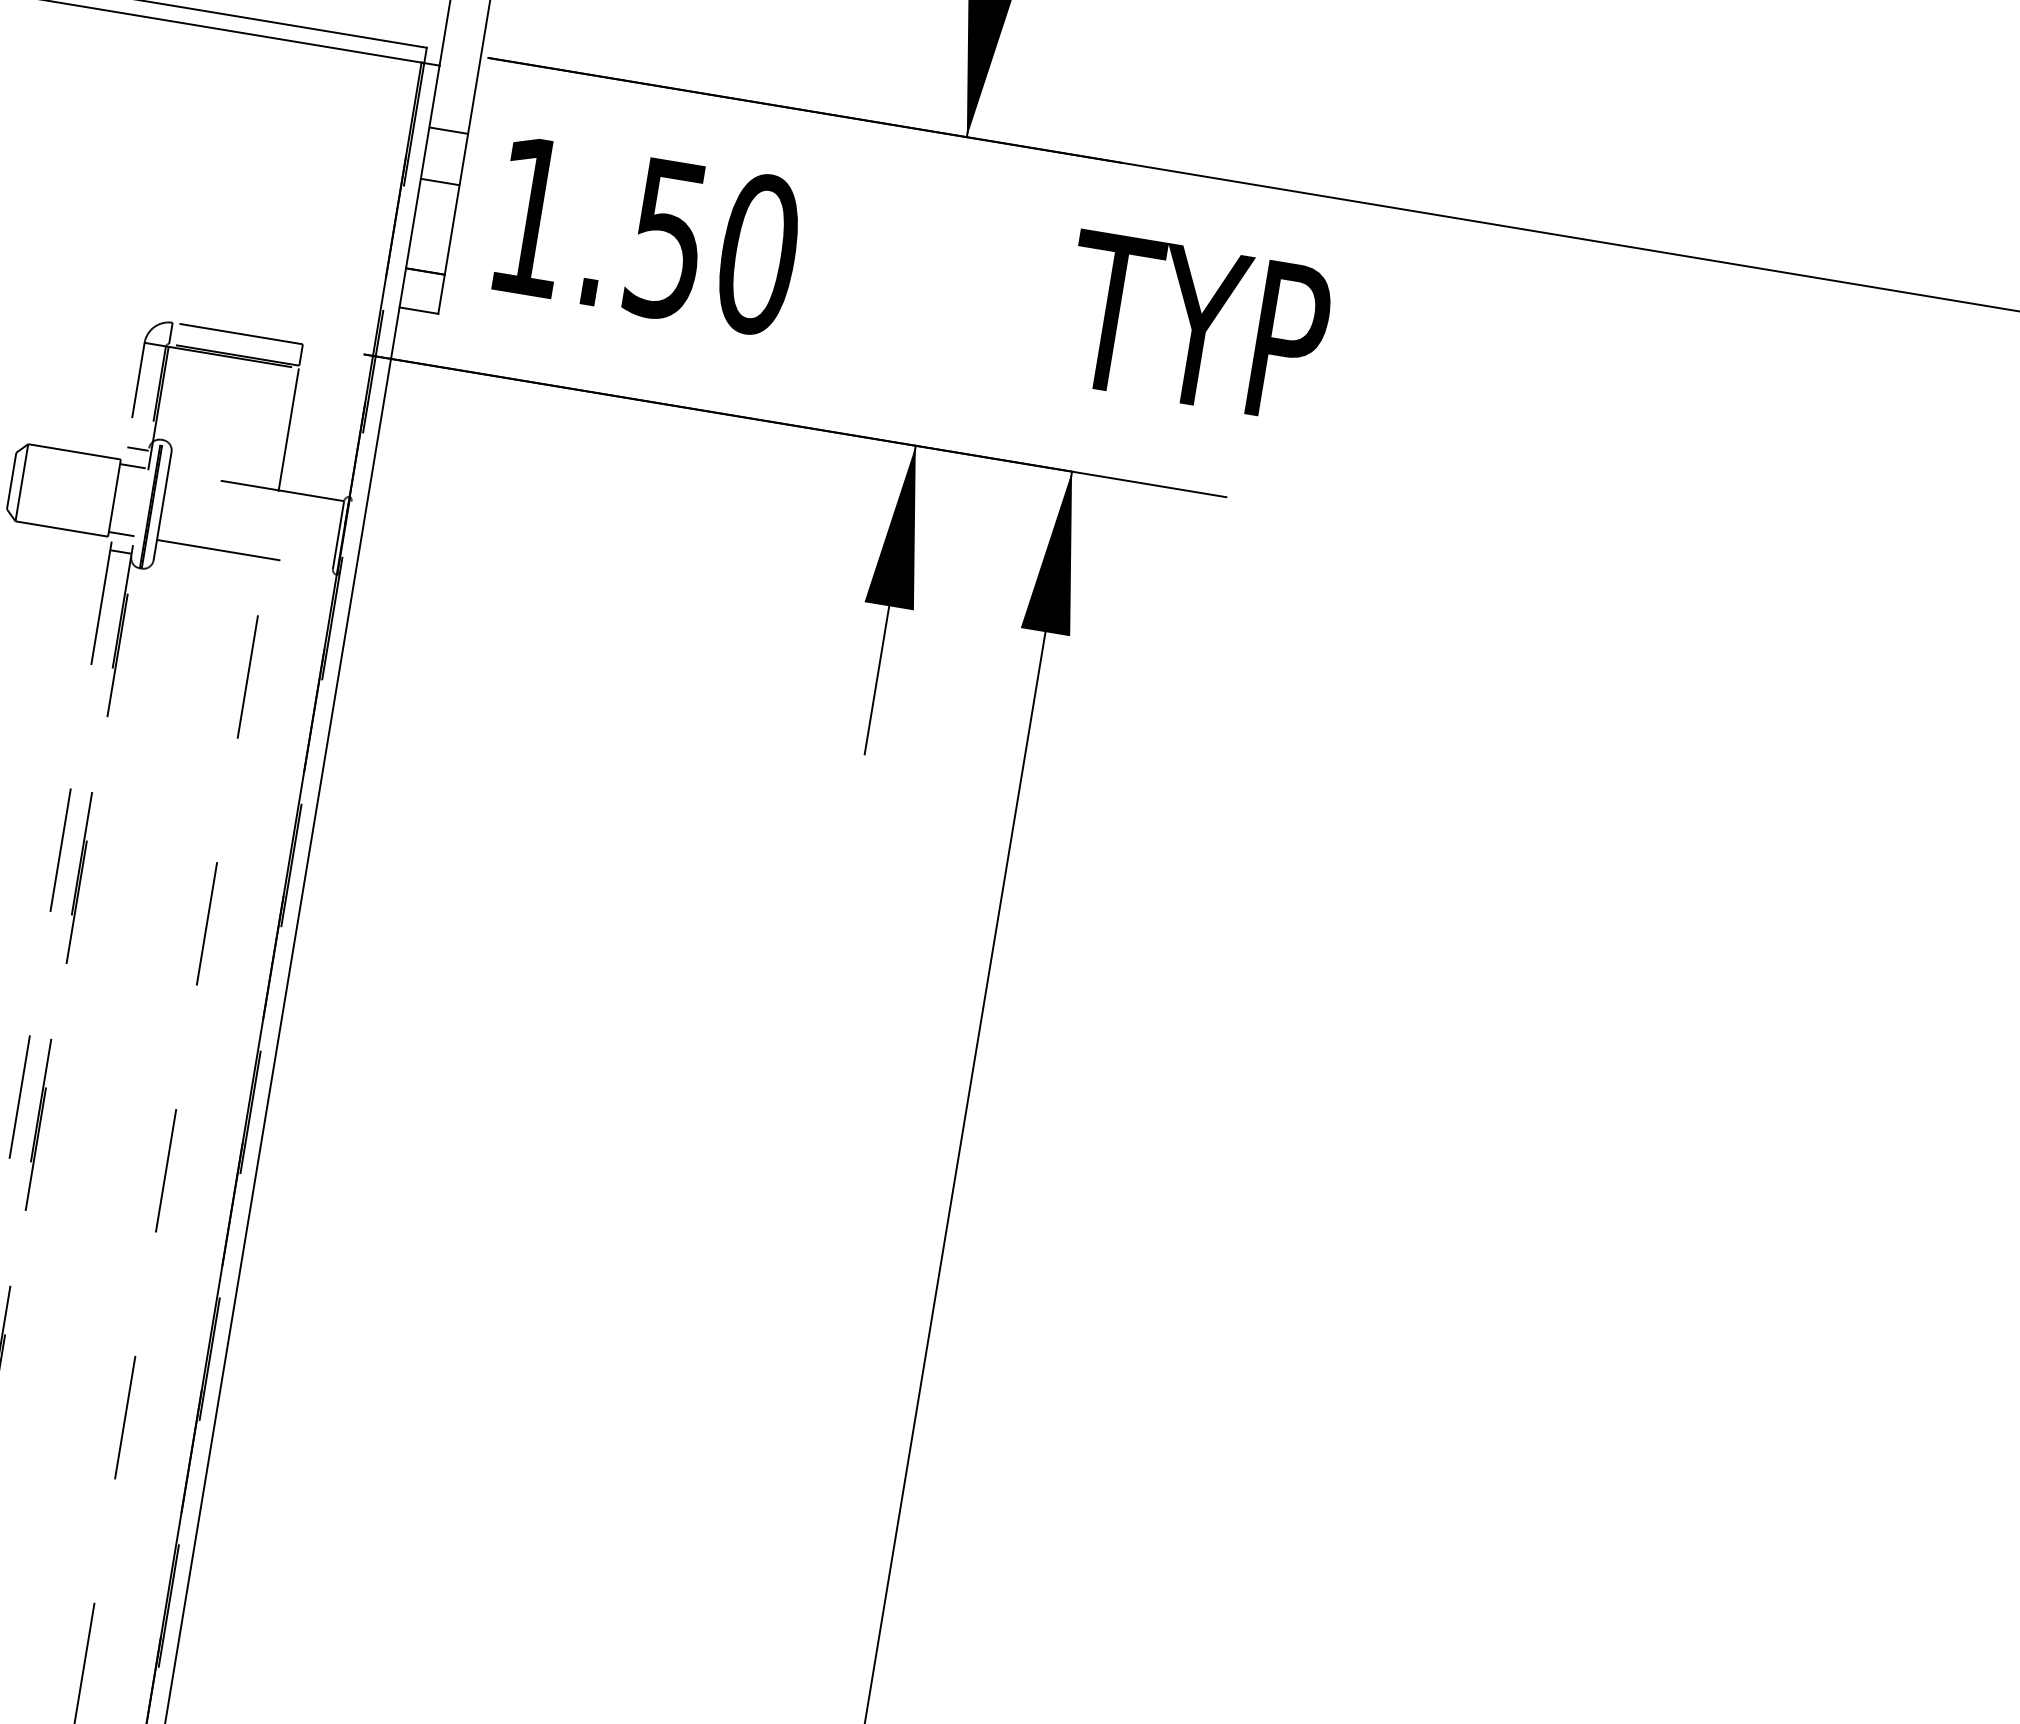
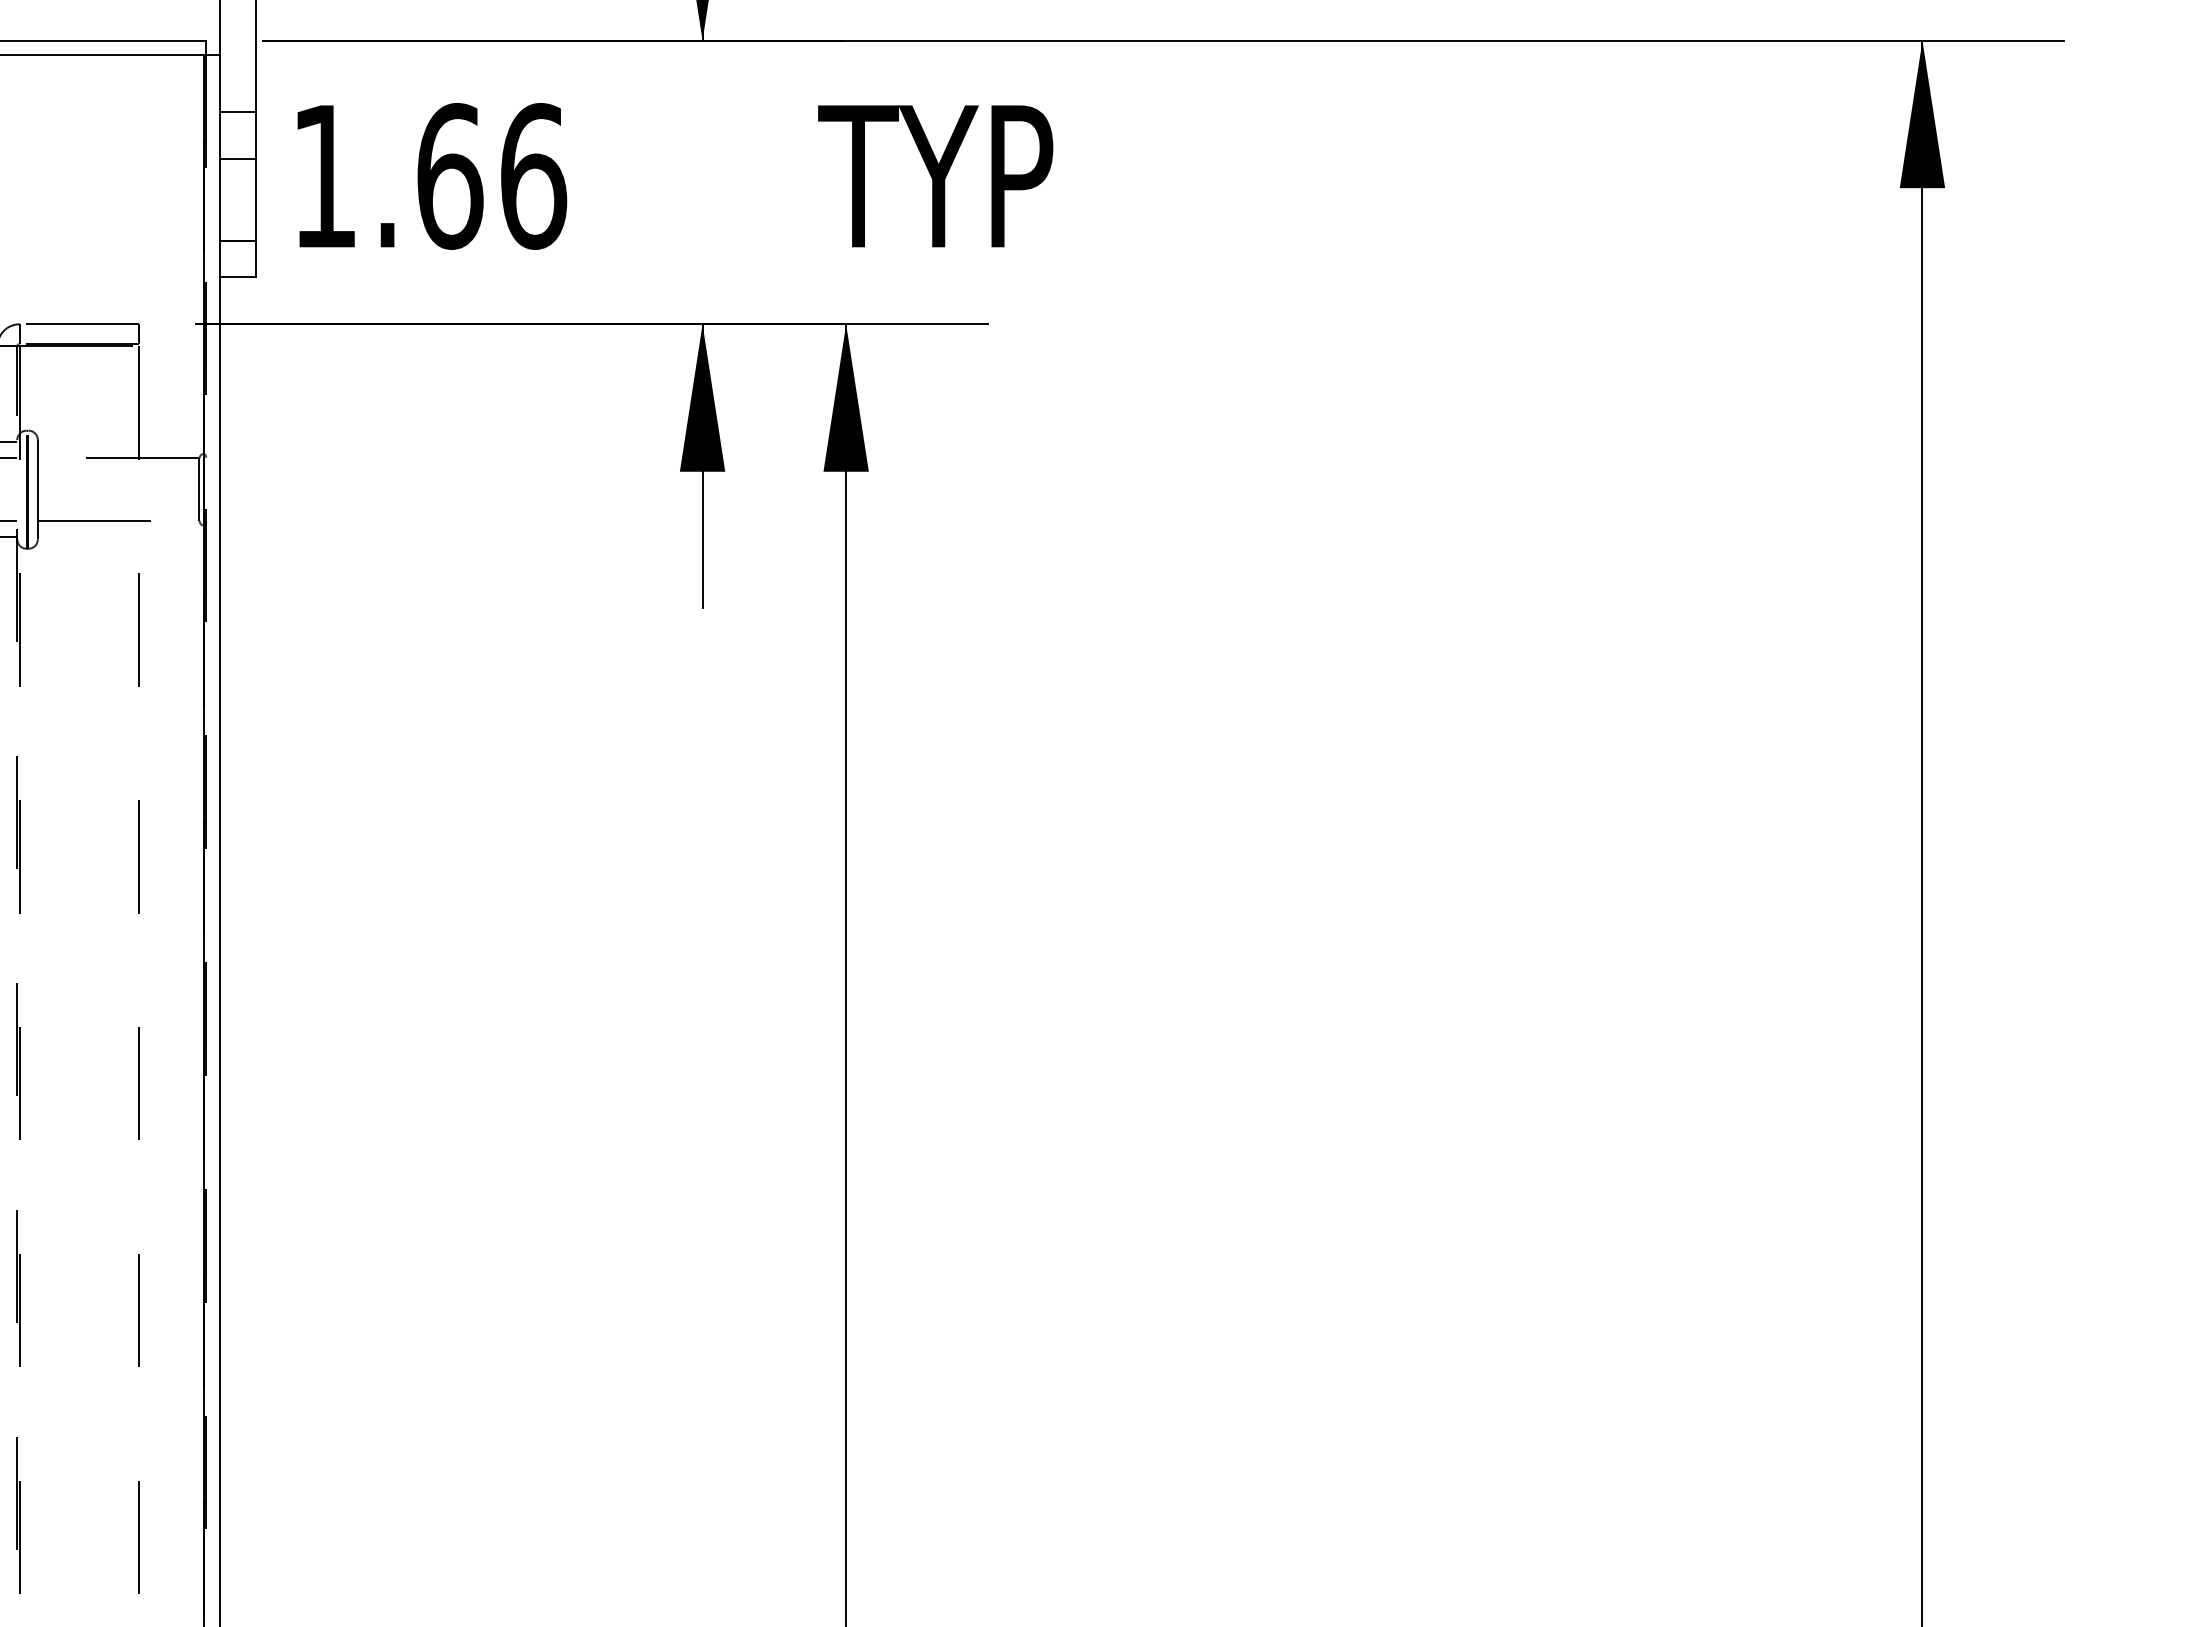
text: (713, 247) -> (492, 176), 1.50 -> 1.66

